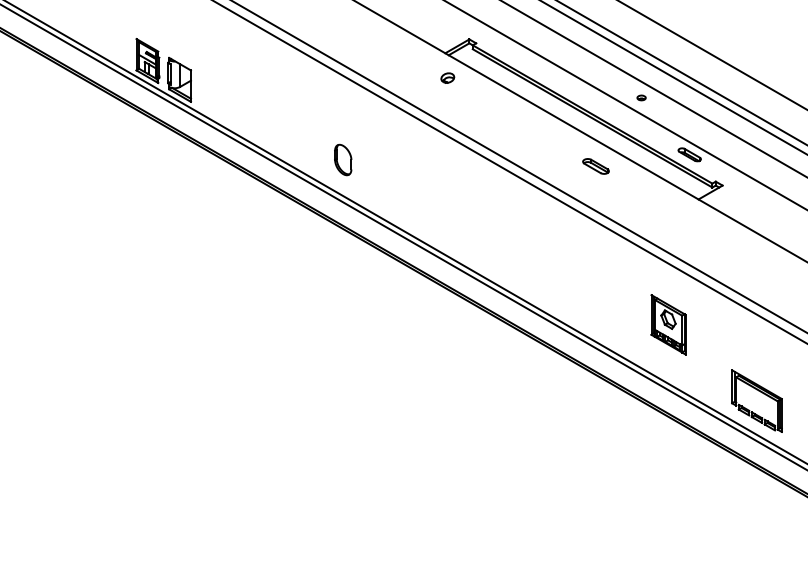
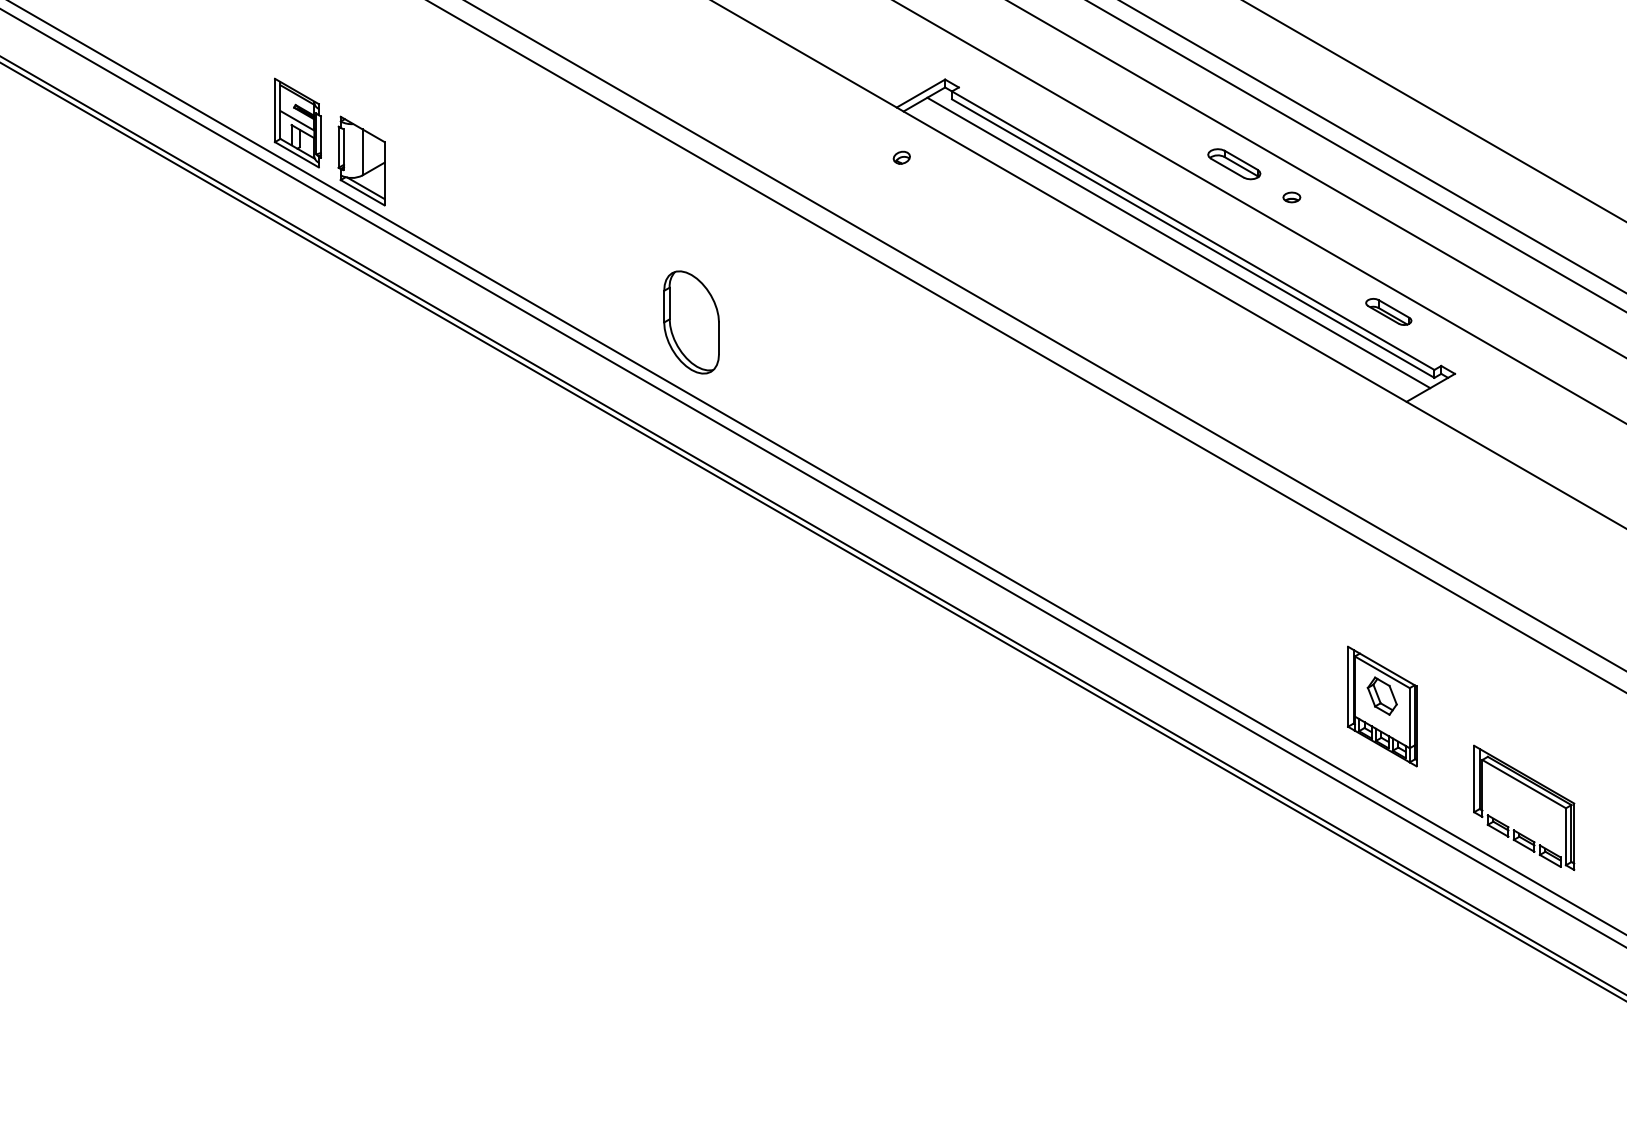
part: (447, 78) -> (901, 158), size x0.62
line: (585, 120) -> (1178, 242), added
part: (342, 159) -> (689, 321), size x1.67
part: (595, 166) -> (1233, 164), moved
part: (668, 324) -> (1382, 705), moved

